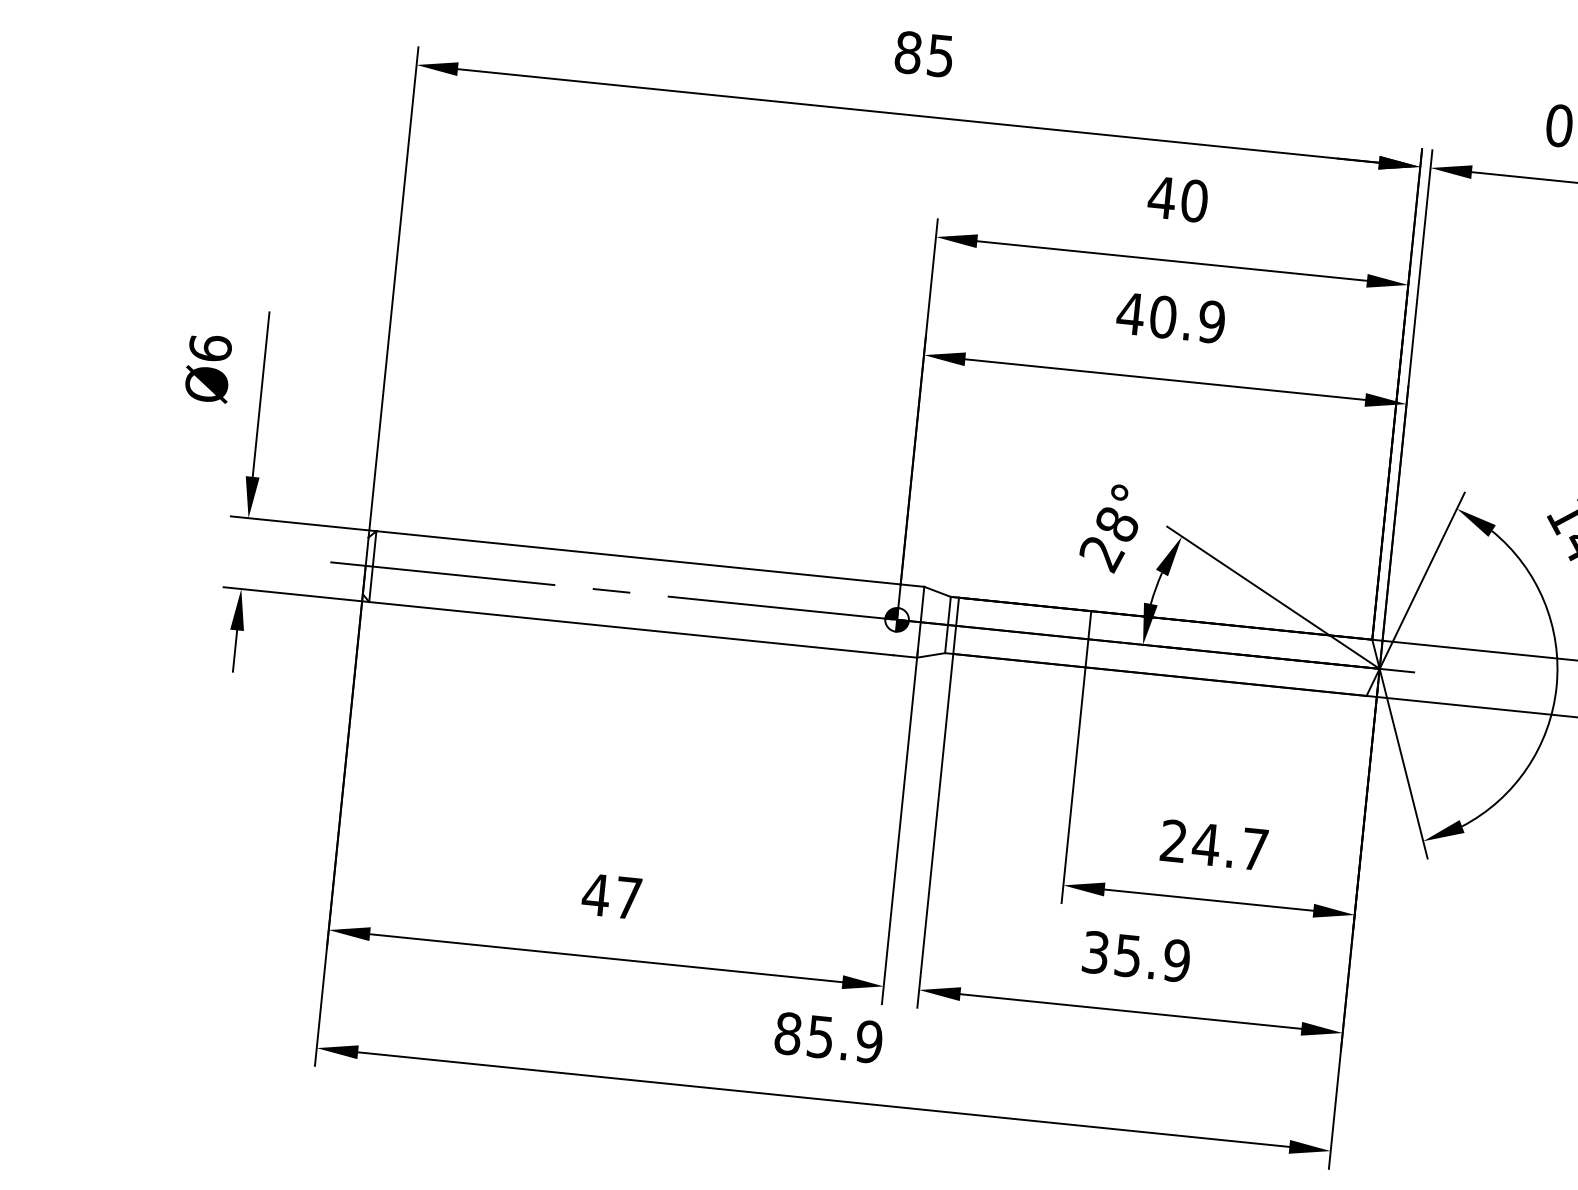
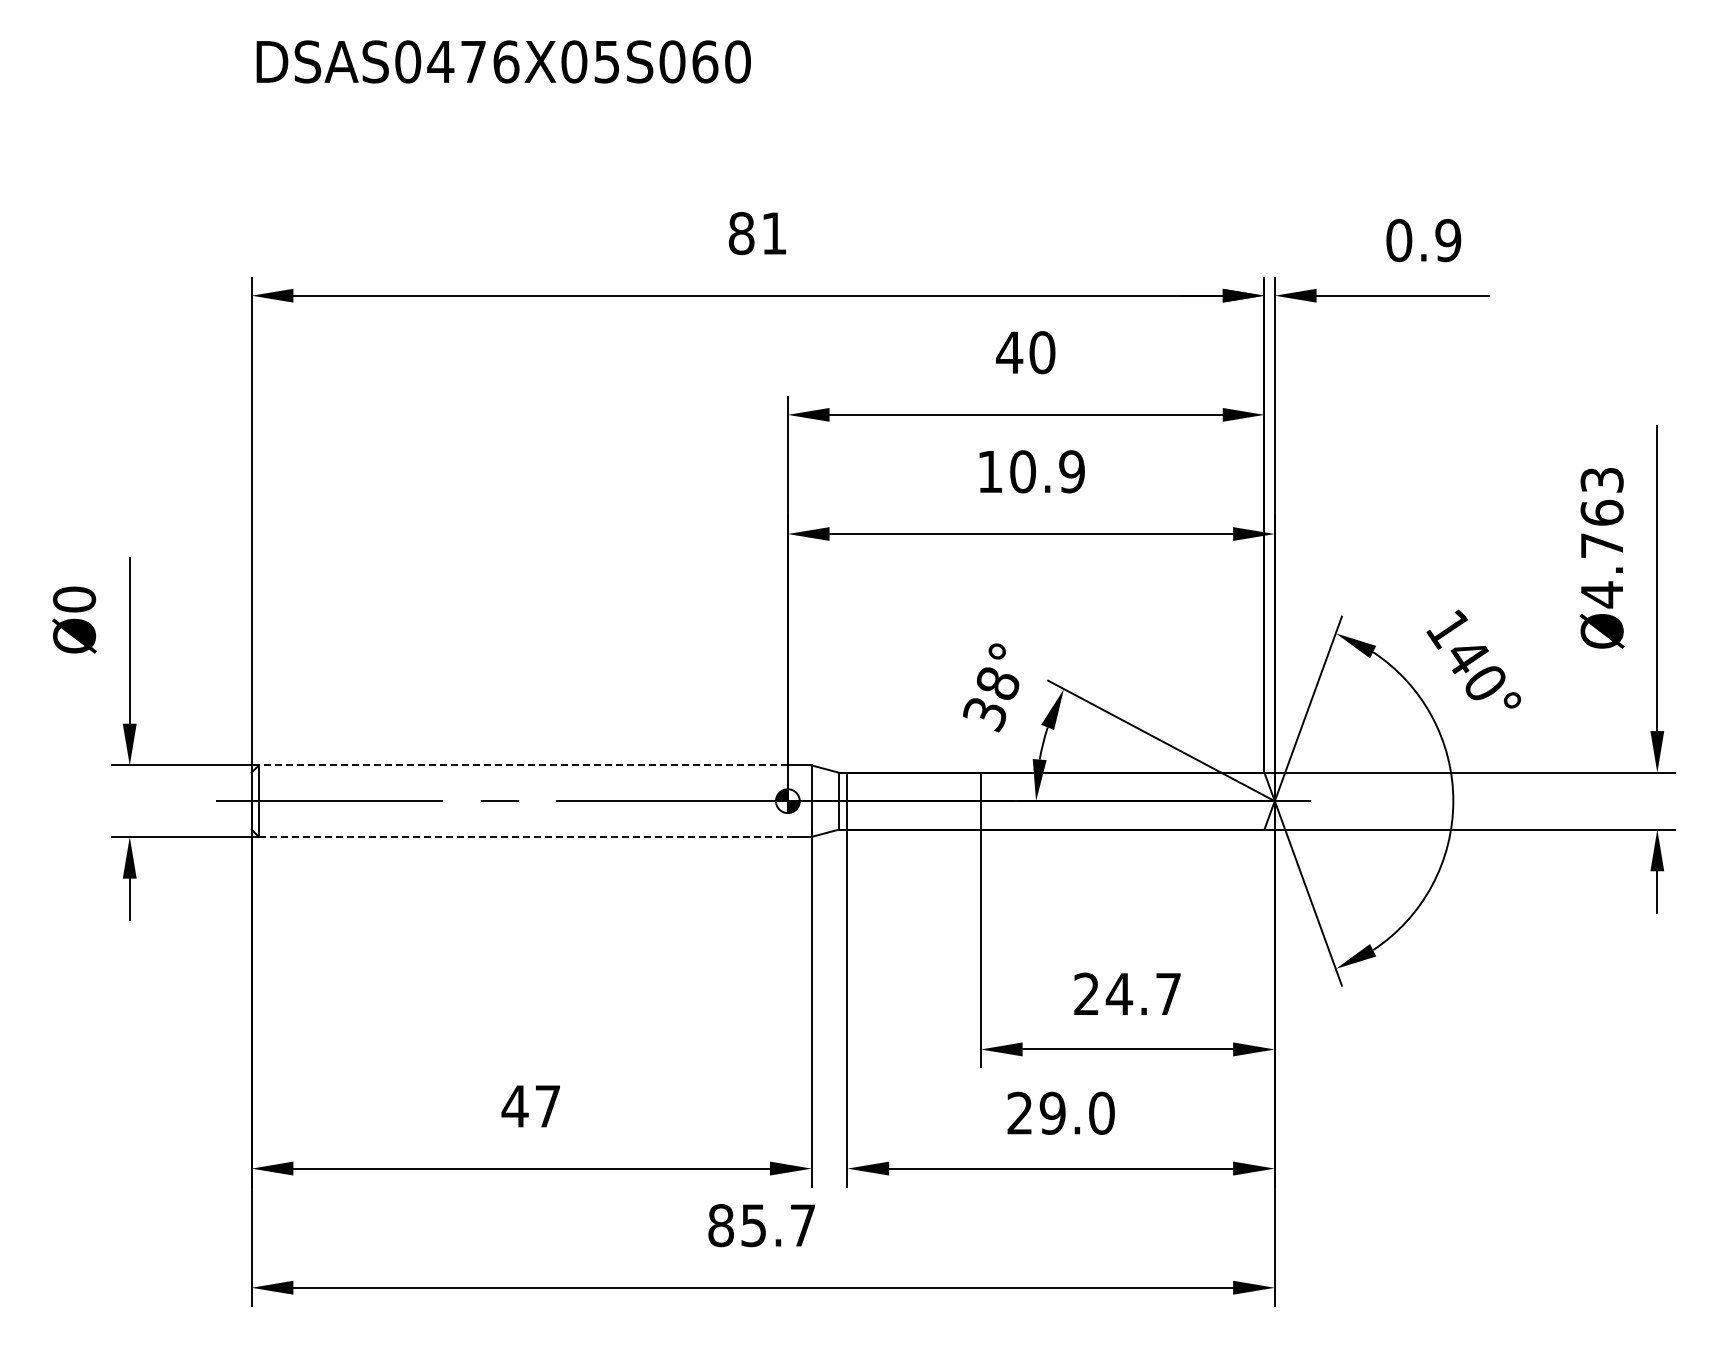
text: (941, 55) -> (774, 233), 85 -> 81
text: (1130, 313) -> (989, 471), 40.9 -> 10.9
text: (210, 348) -> (74, 599), Ø6 -> Ø0
text: (1101, 554) -> (985, 715), 28° -> 38°
line: (638, 557) -> (523, 765), solid -> dashed
line: (631, 628) -> (523, 836), solid -> dashed
text: (1135, 955) -> (1060, 1112), 35.9 -> 29.0
text: (868, 1041) -> (802, 1225), 85.9 -> 85.7

